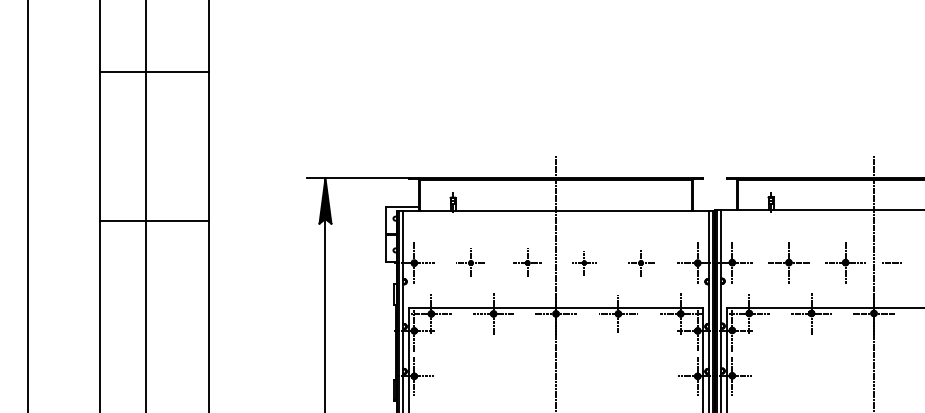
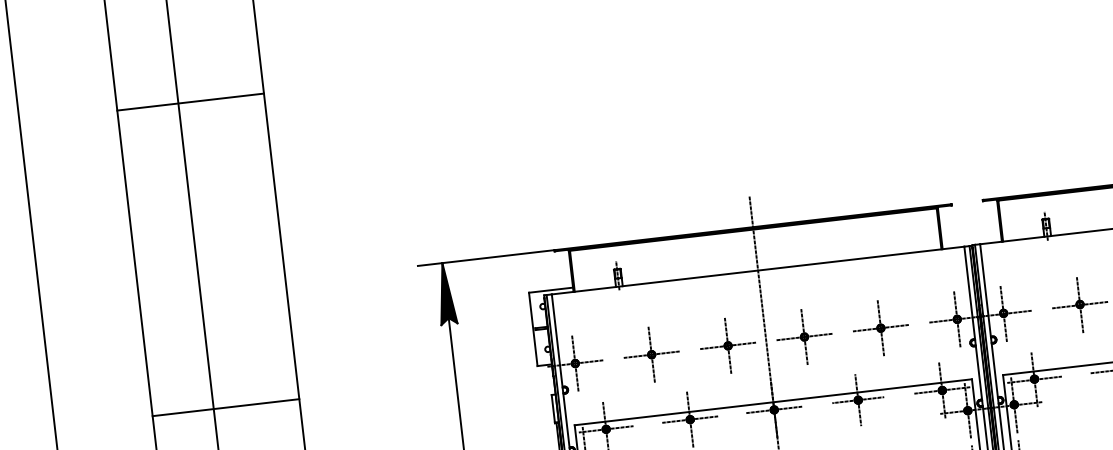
line: (154, 72) -> (190, 102), moved
line: (154, 220) -> (225, 407), moved
part: (470, 262) -> (650, 353), size x1.43
part: (527, 262) -> (727, 345), size x1.43
part: (584, 262) -> (804, 336), size x1.67
part: (640, 262) -> (879, 327), size x1.43

